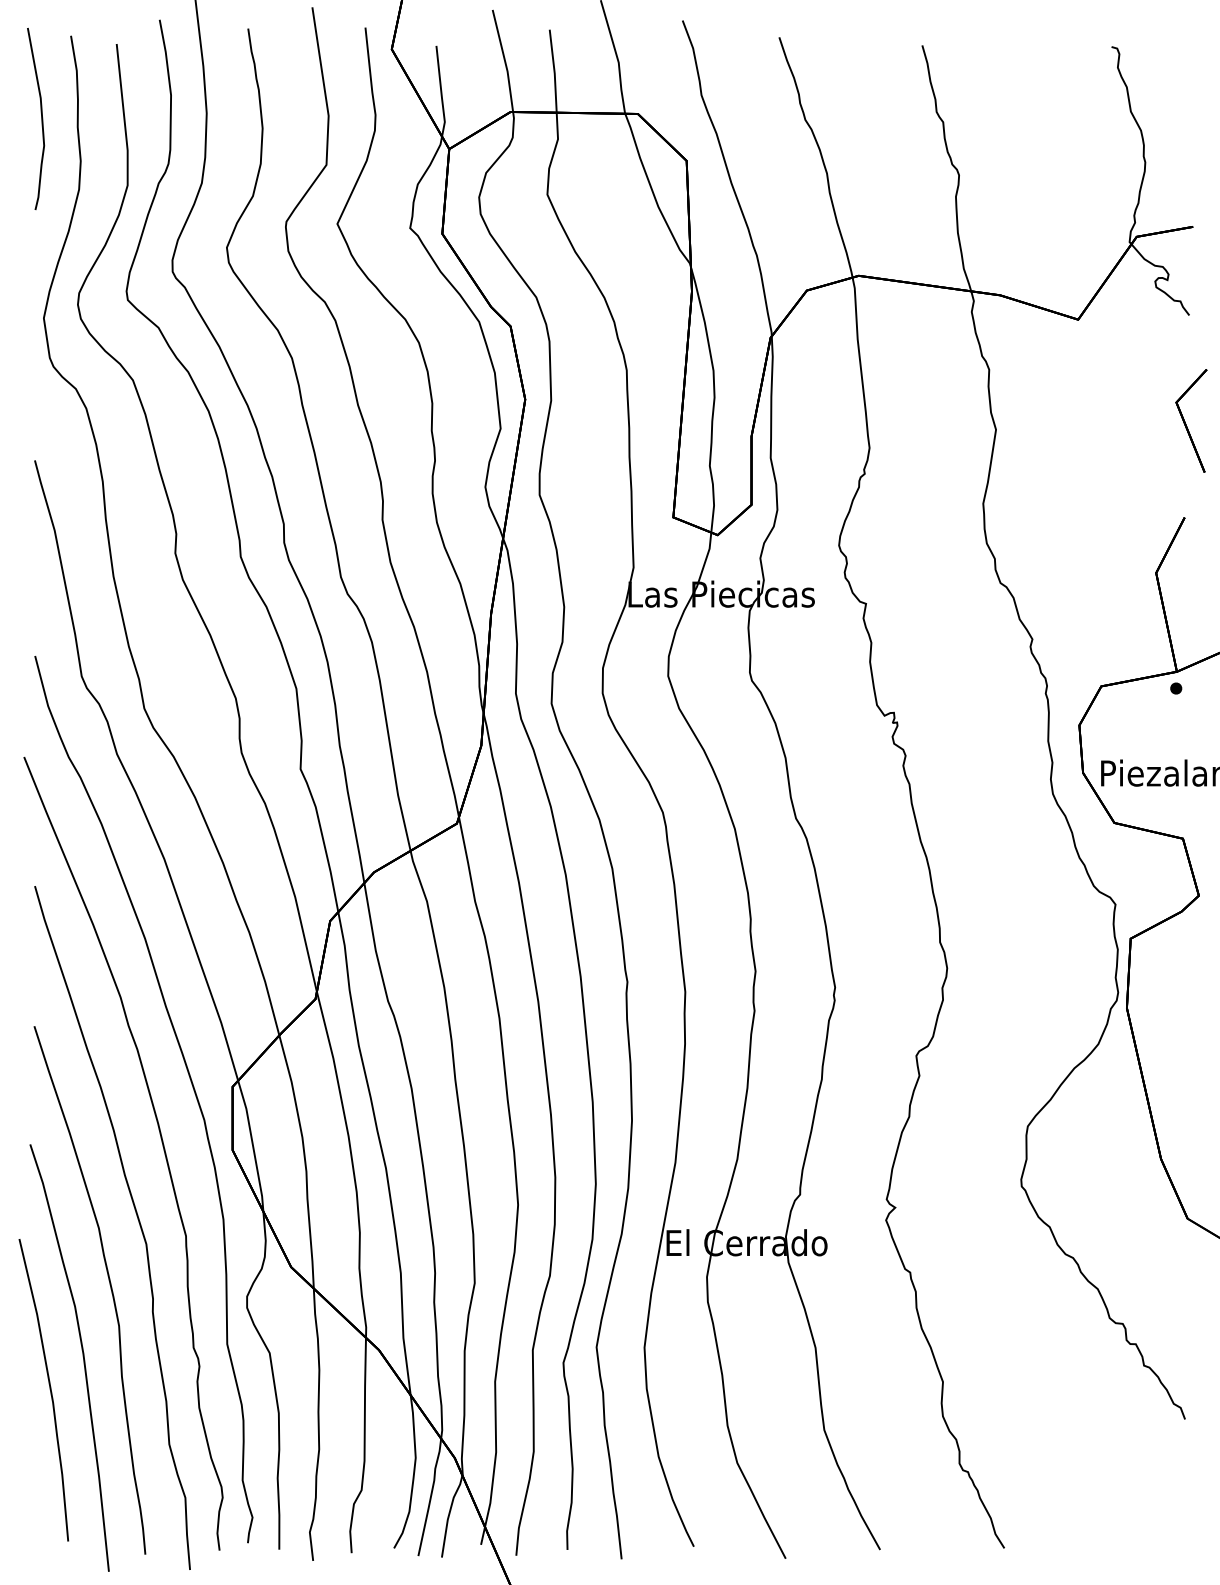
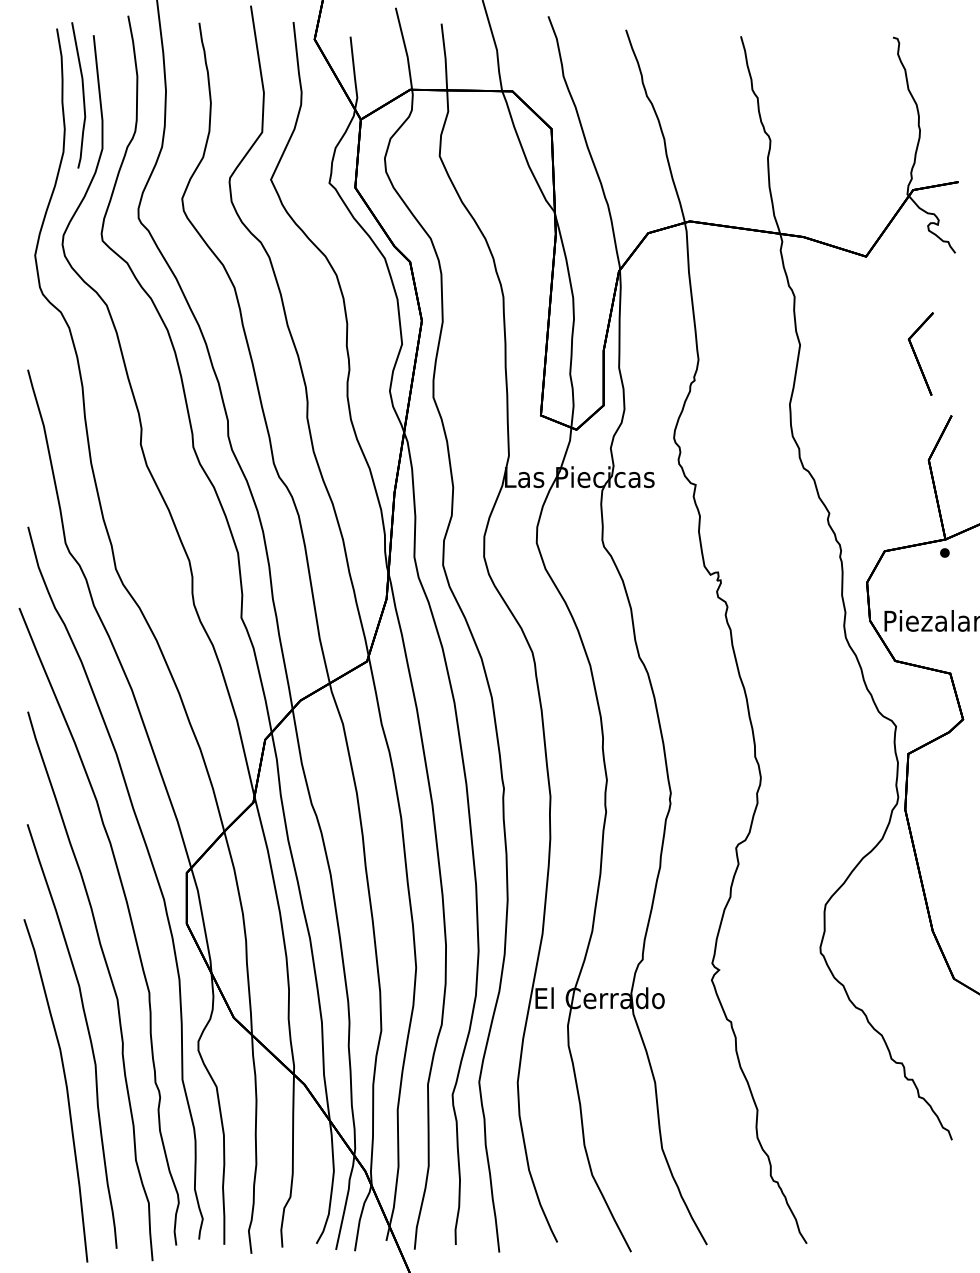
curve: (41, 118) -> (83, 95), moved
part: (1191, 420) -> (921, 353), moved
part: (49, 1389) -> (39, 1116), removed

